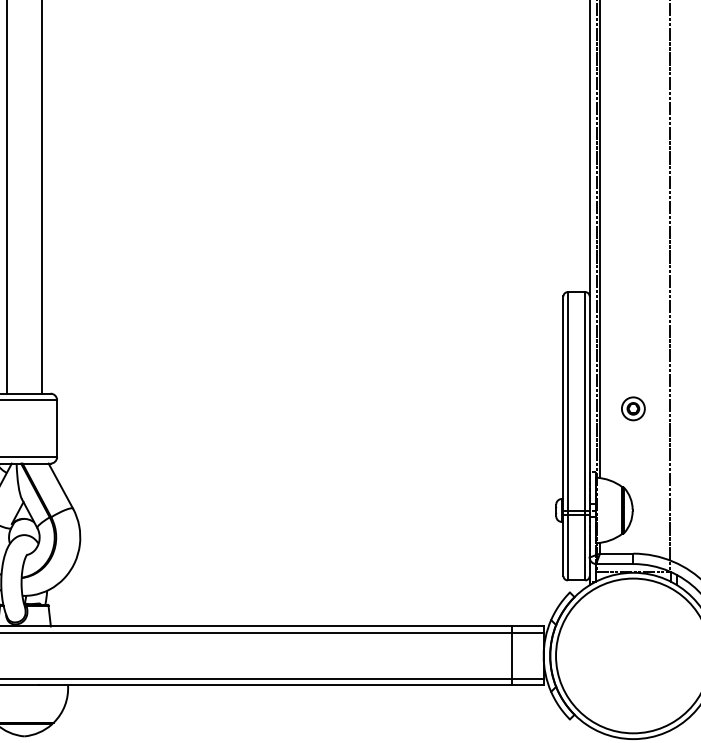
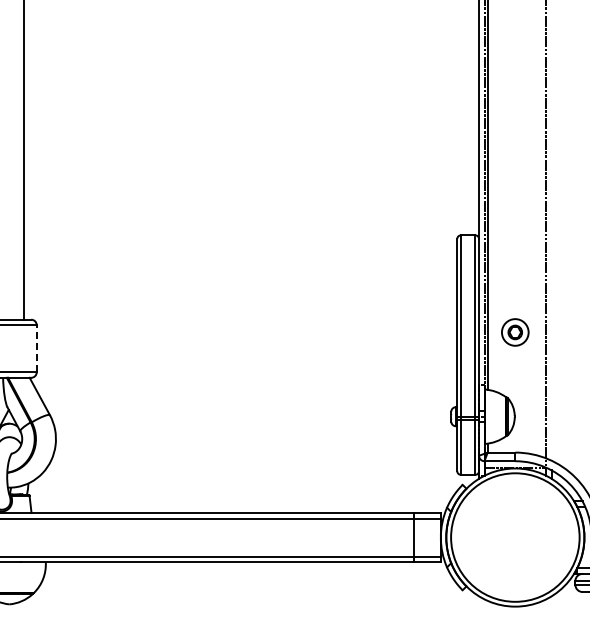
part: (633, 407) -> (515, 331), size x1.4
line: (56, 428) -> (36, 348), solid -> dashed

